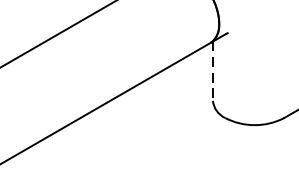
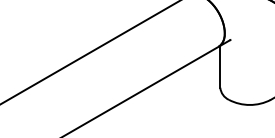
line: (213, 70) -> (220, 66), dashed -> solid

